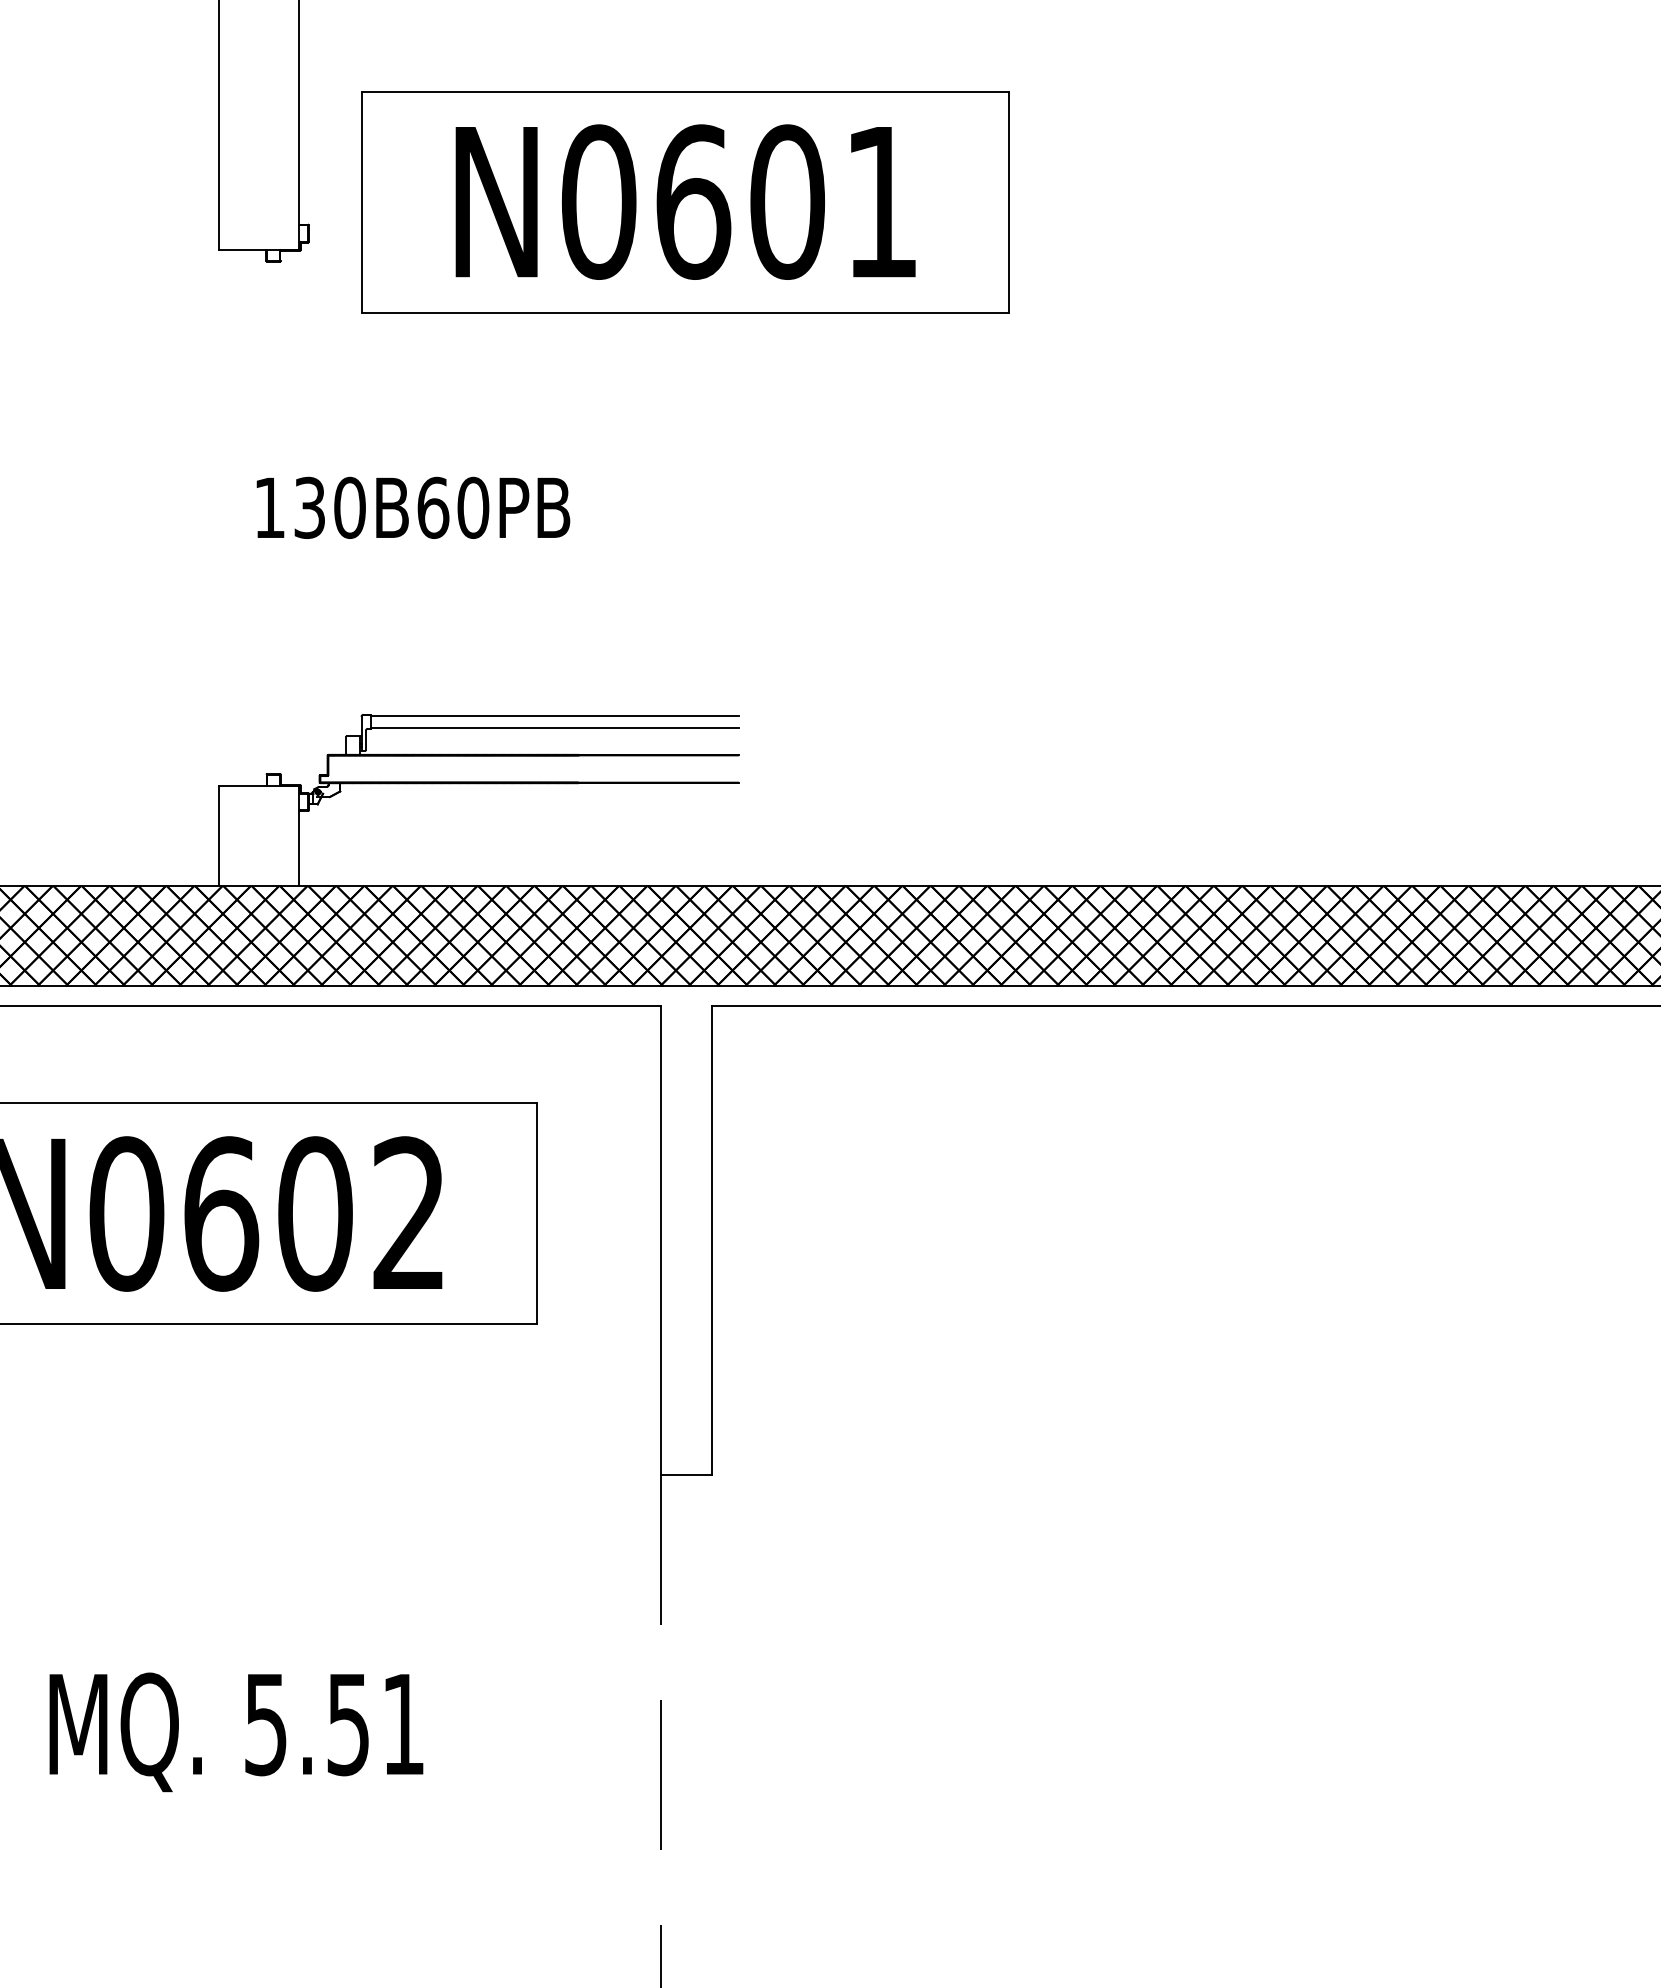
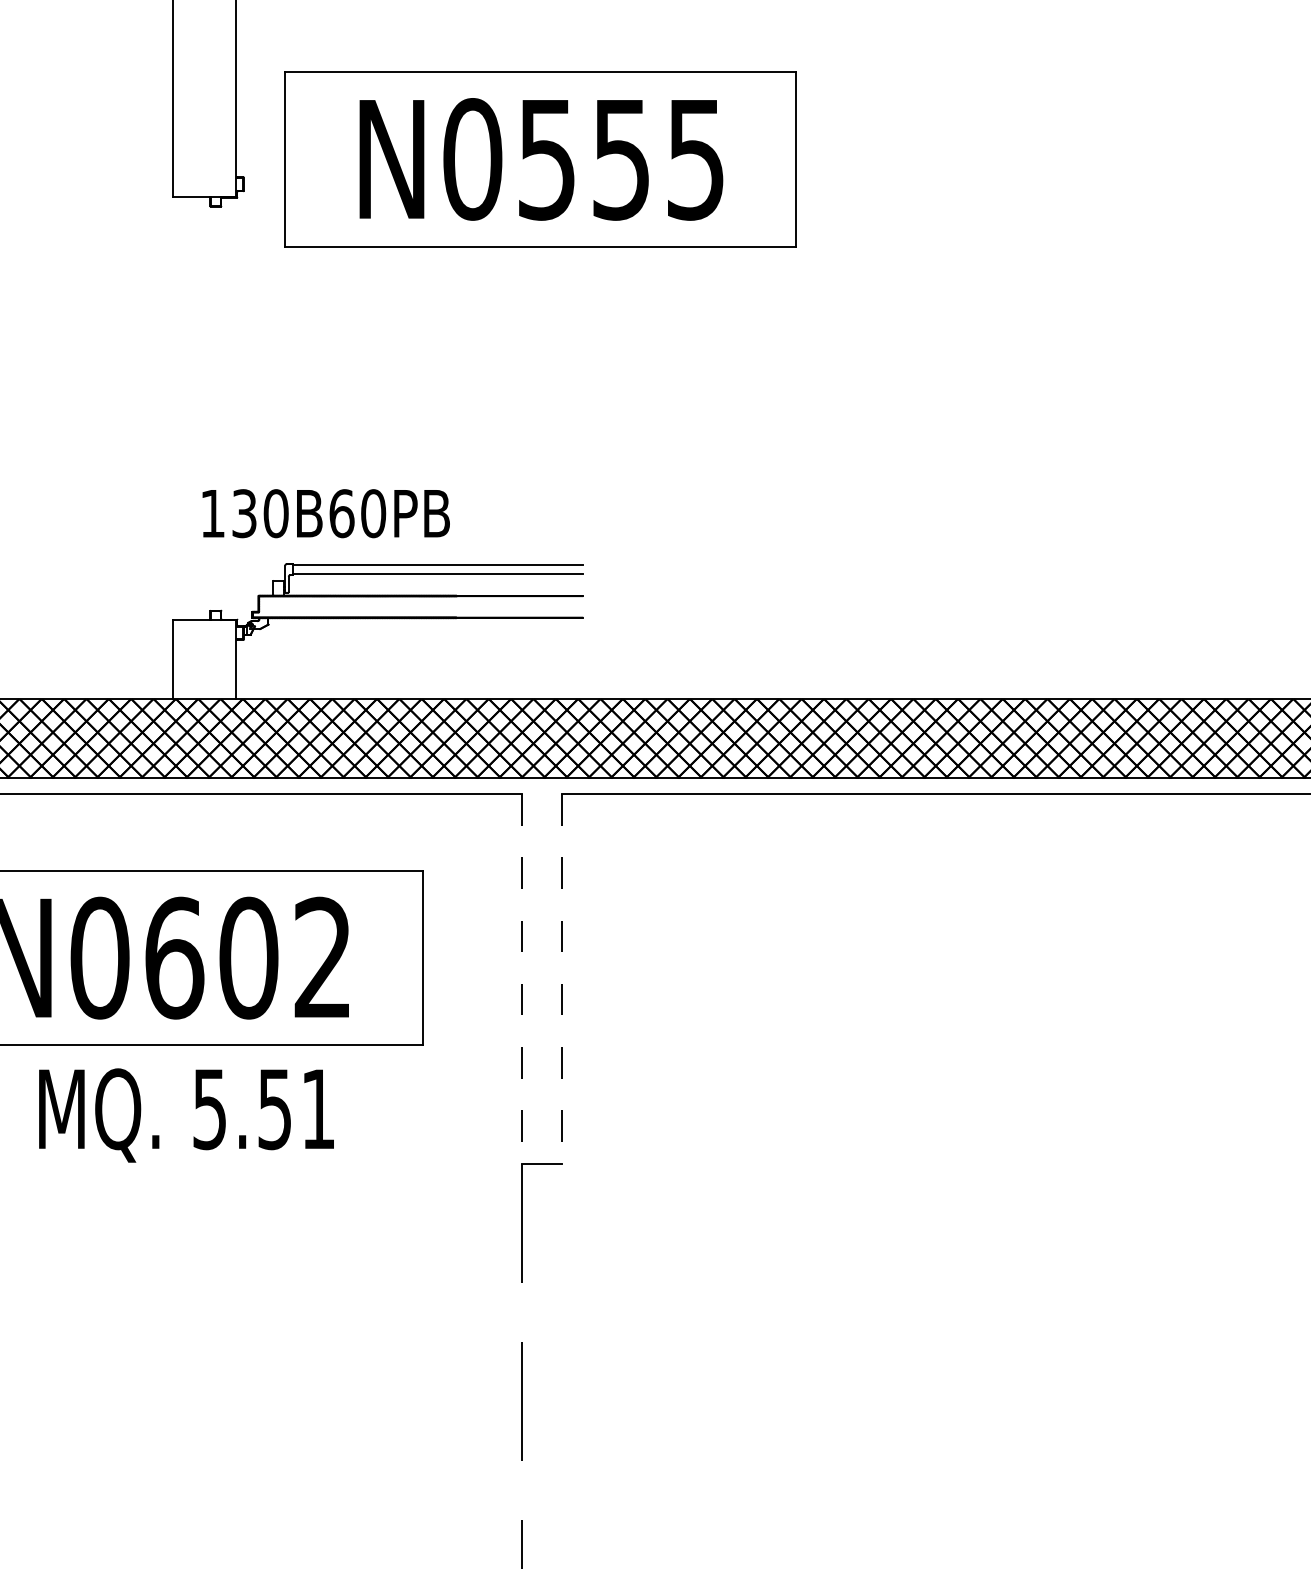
text: (786, 201) -> (620, 158), N0601 -> N0555
text: (413, 507) -> (326, 513), moved
line: (660, 1241) -> (521, 979), solid -> dashed
line: (711, 1241) -> (561, 979), solid -> dashed
text: (236, 1732) -> (186, 1115), moved

